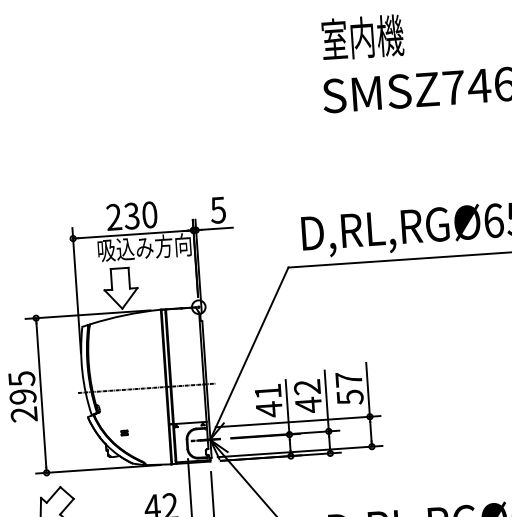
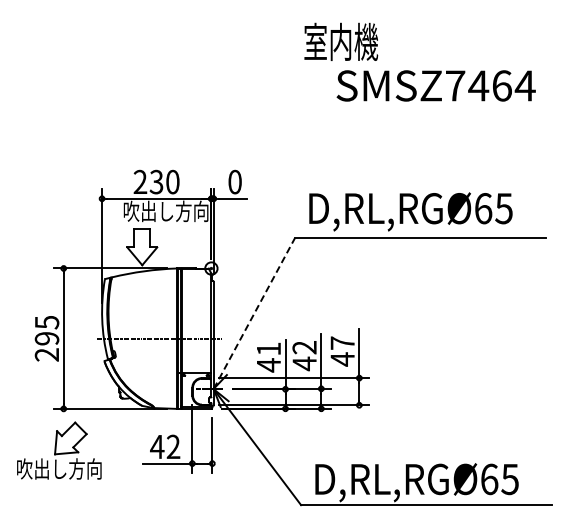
text: (362, 37) -> (341, 41), moved
text: (217, 209) -> (234, 181), 5 -> 0
text: (125, 249) -> (148, 211), 吸込み方向 -> 吹出し方向
line: (249, 353) -> (254, 313), solid -> dashed
text: (349, 397) -> (342, 359), 57 -> 47
part: (124, 432) -> (136, 377), removed

